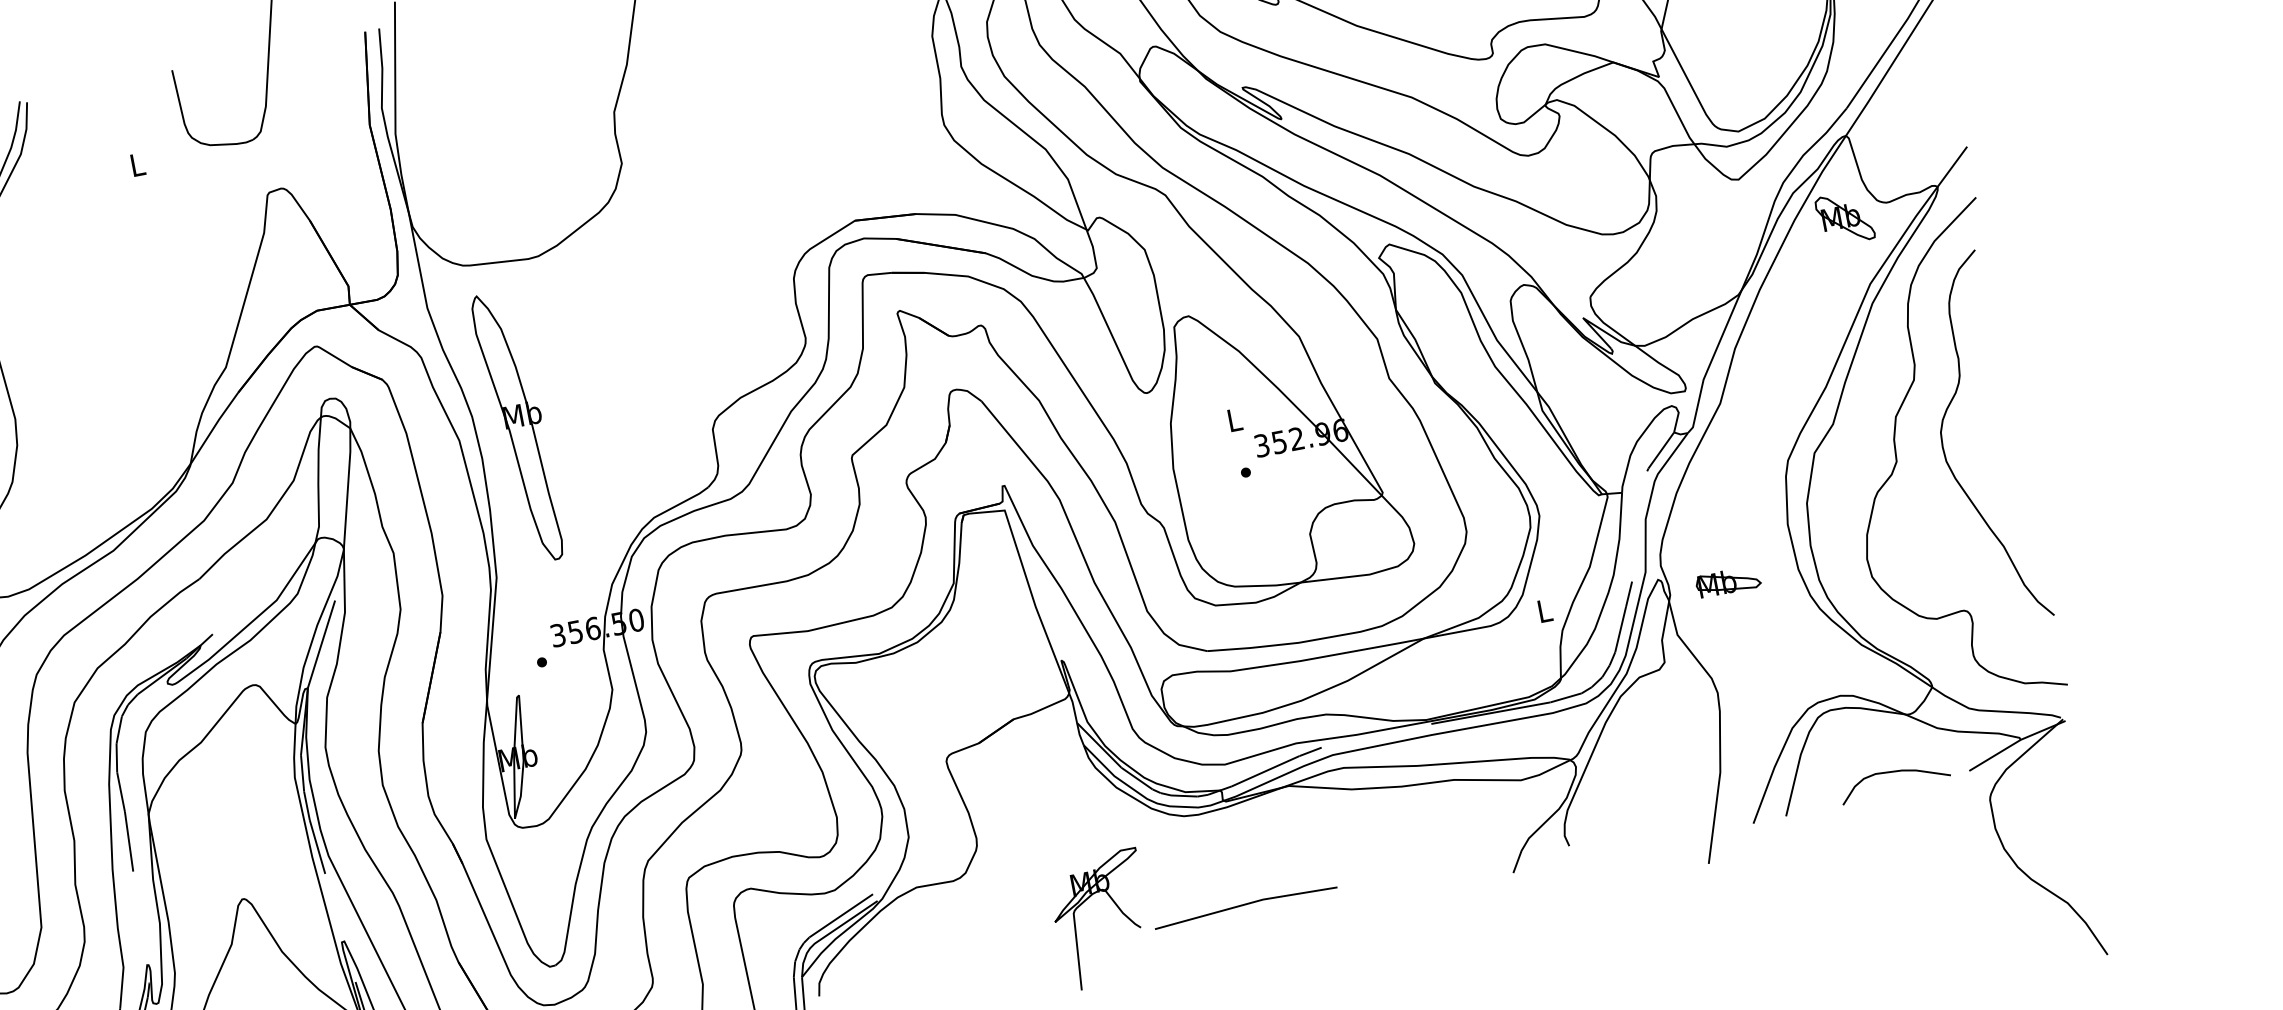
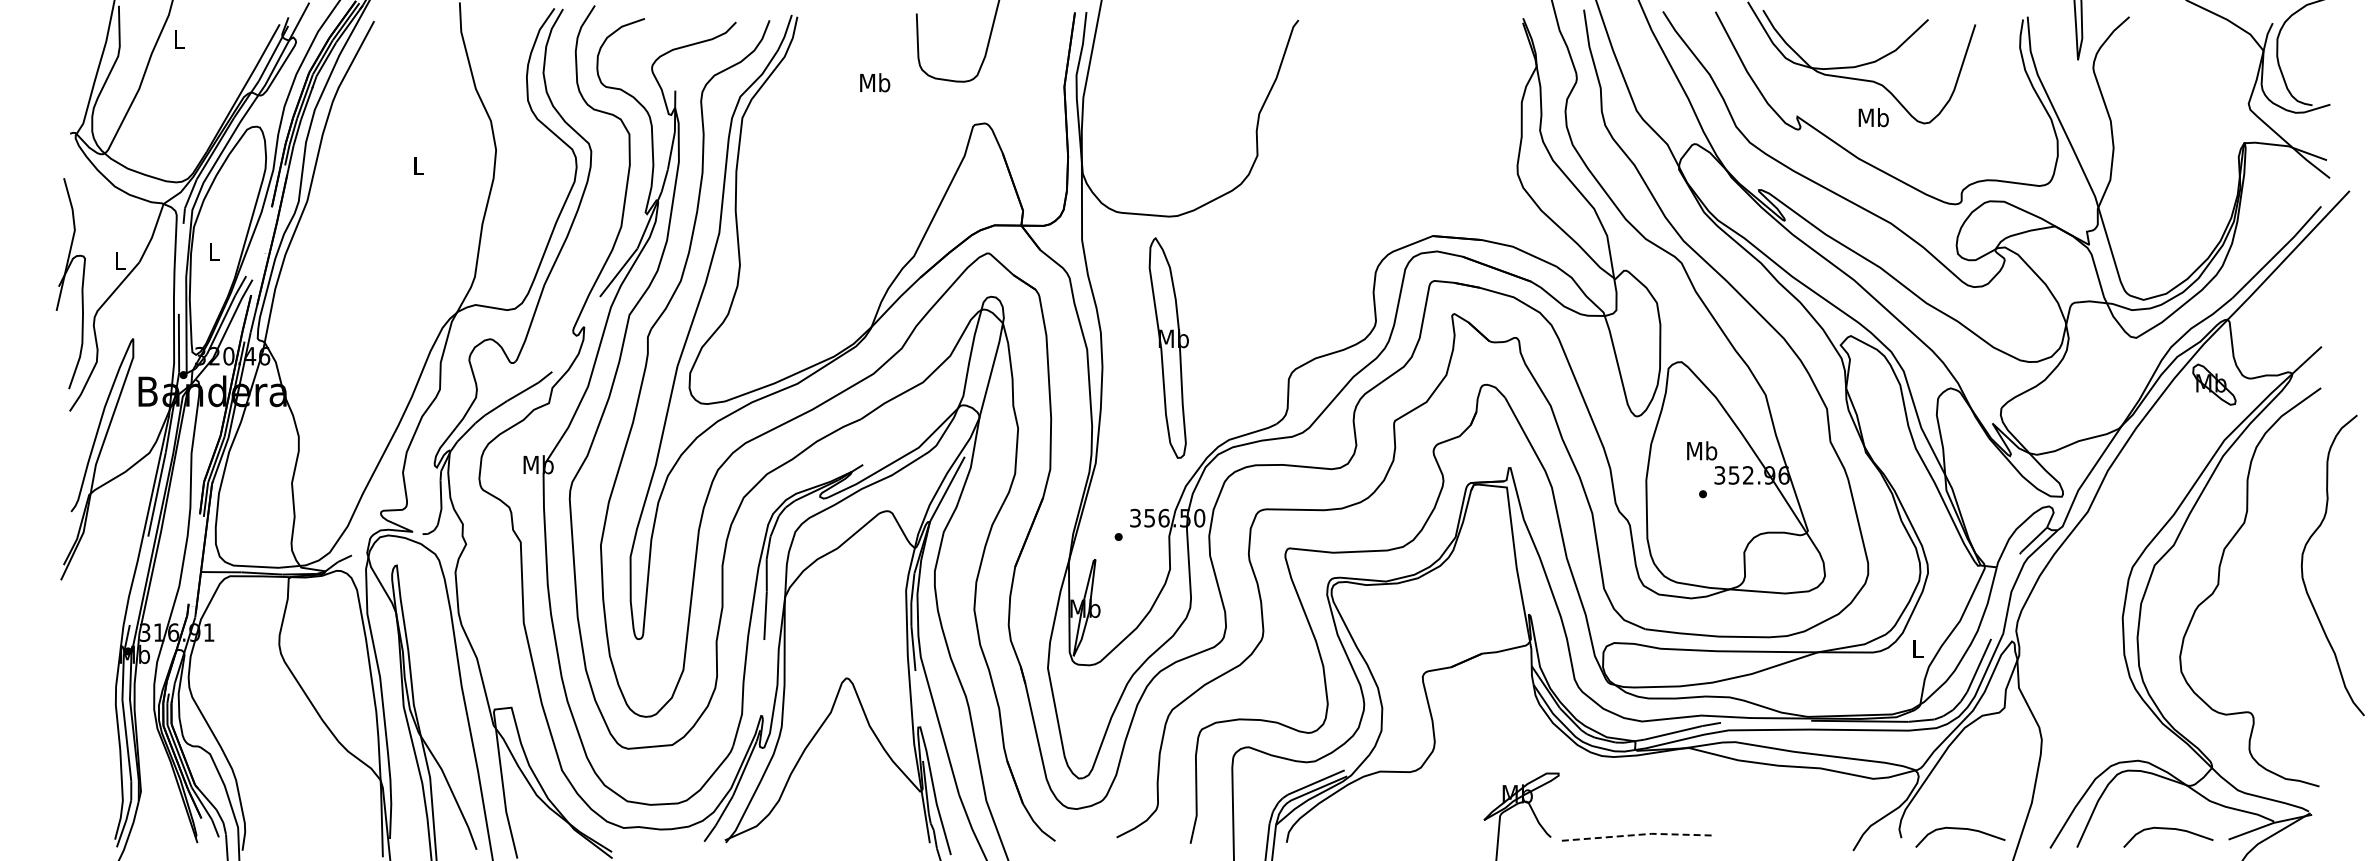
text: (137, 164) -> (875, 82), L -> Mb
text: (1234, 419) -> (1702, 450), L -> Mb
part: (517, 426) -> (1168, 347), moved
curve: (1943, 439) -> (2303, 560), moved
part: (1727, 581) -> (2066, 653), removed
curve: (1639, 821) -> (1960, 829), added
line: (1245, 903) -> (1637, 834), solid -> dashed

